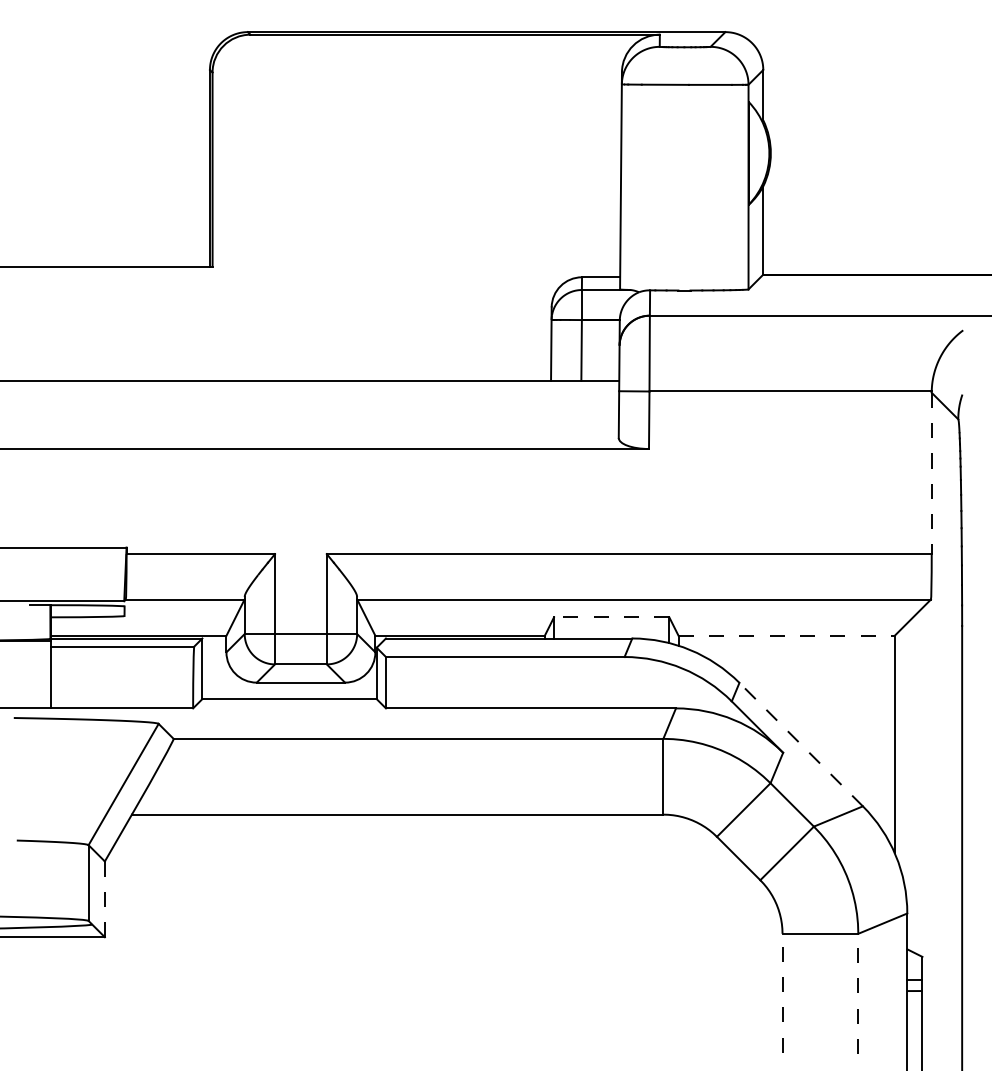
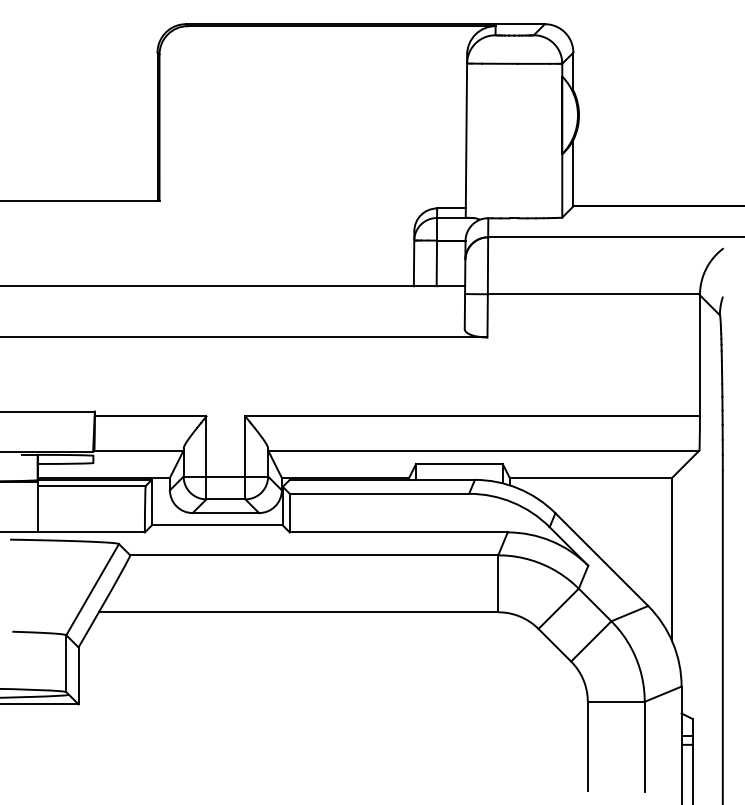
line: (931, 473) -> (699, 355), dashed -> solid
line: (611, 617) -> (459, 464), dashed -> solid
line: (787, 635) -> (591, 477), dashed -> solid
line: (800, 744) -> (601, 559), dashed -> solid
line: (104, 899) -> (78, 676), dashed -> solid
line: (782, 992) -> (587, 745), dashed -> solid
line: (858, 993) -> (644, 746), dashed -> solid

